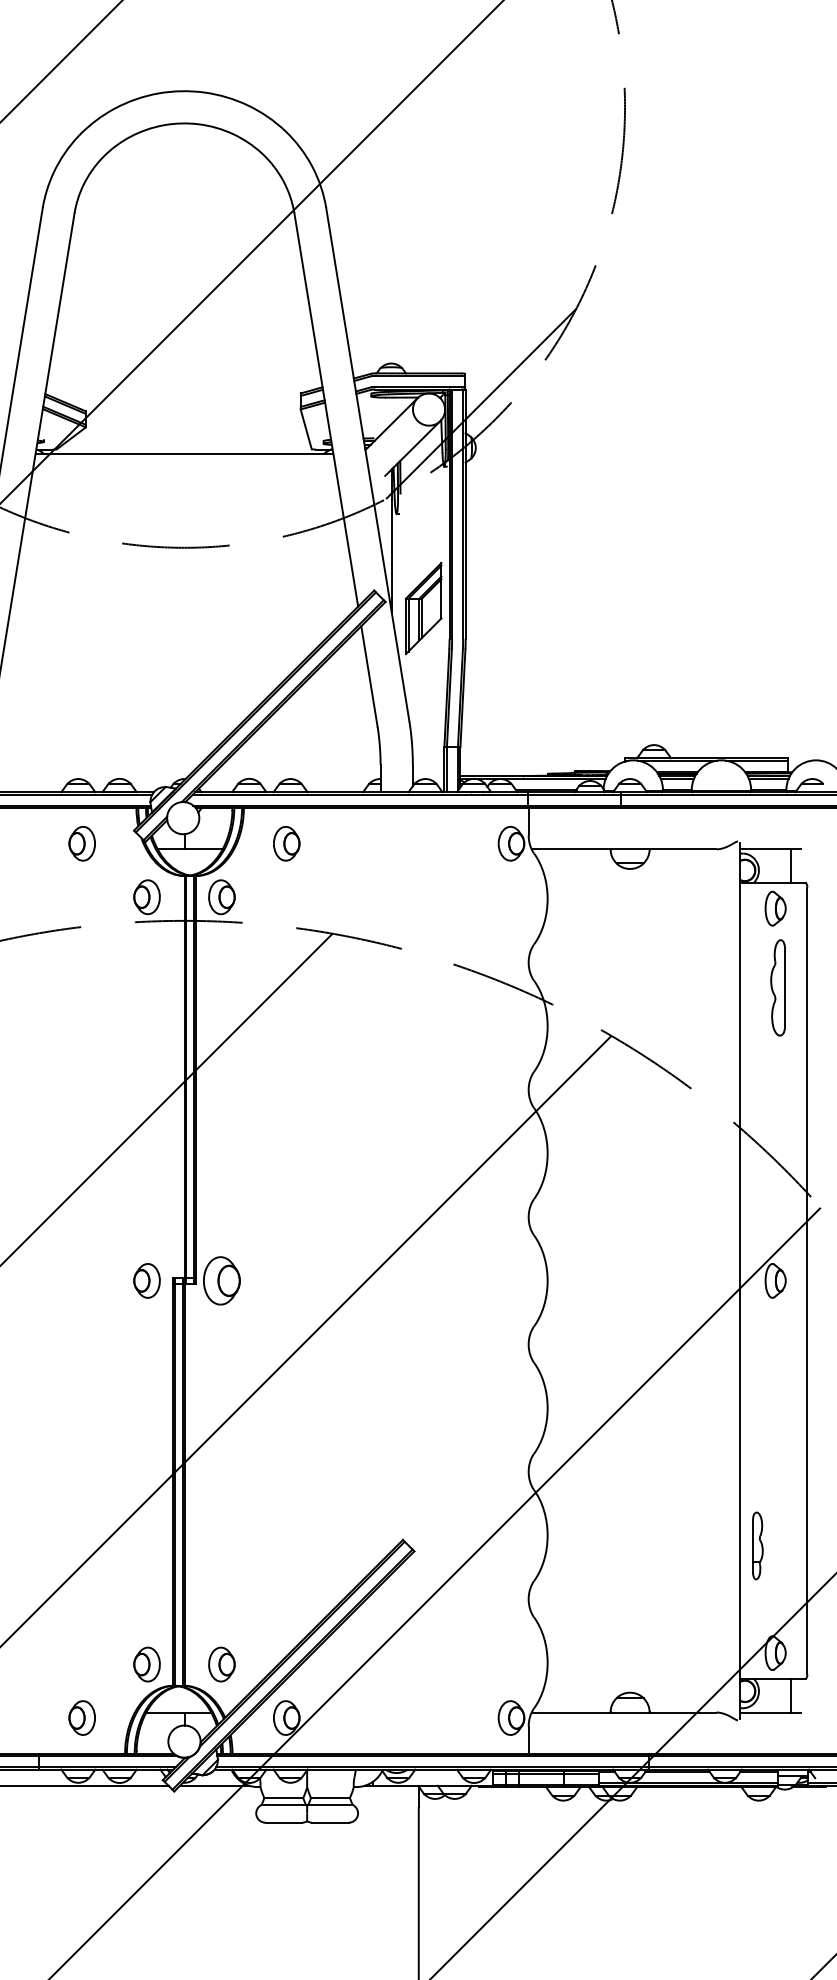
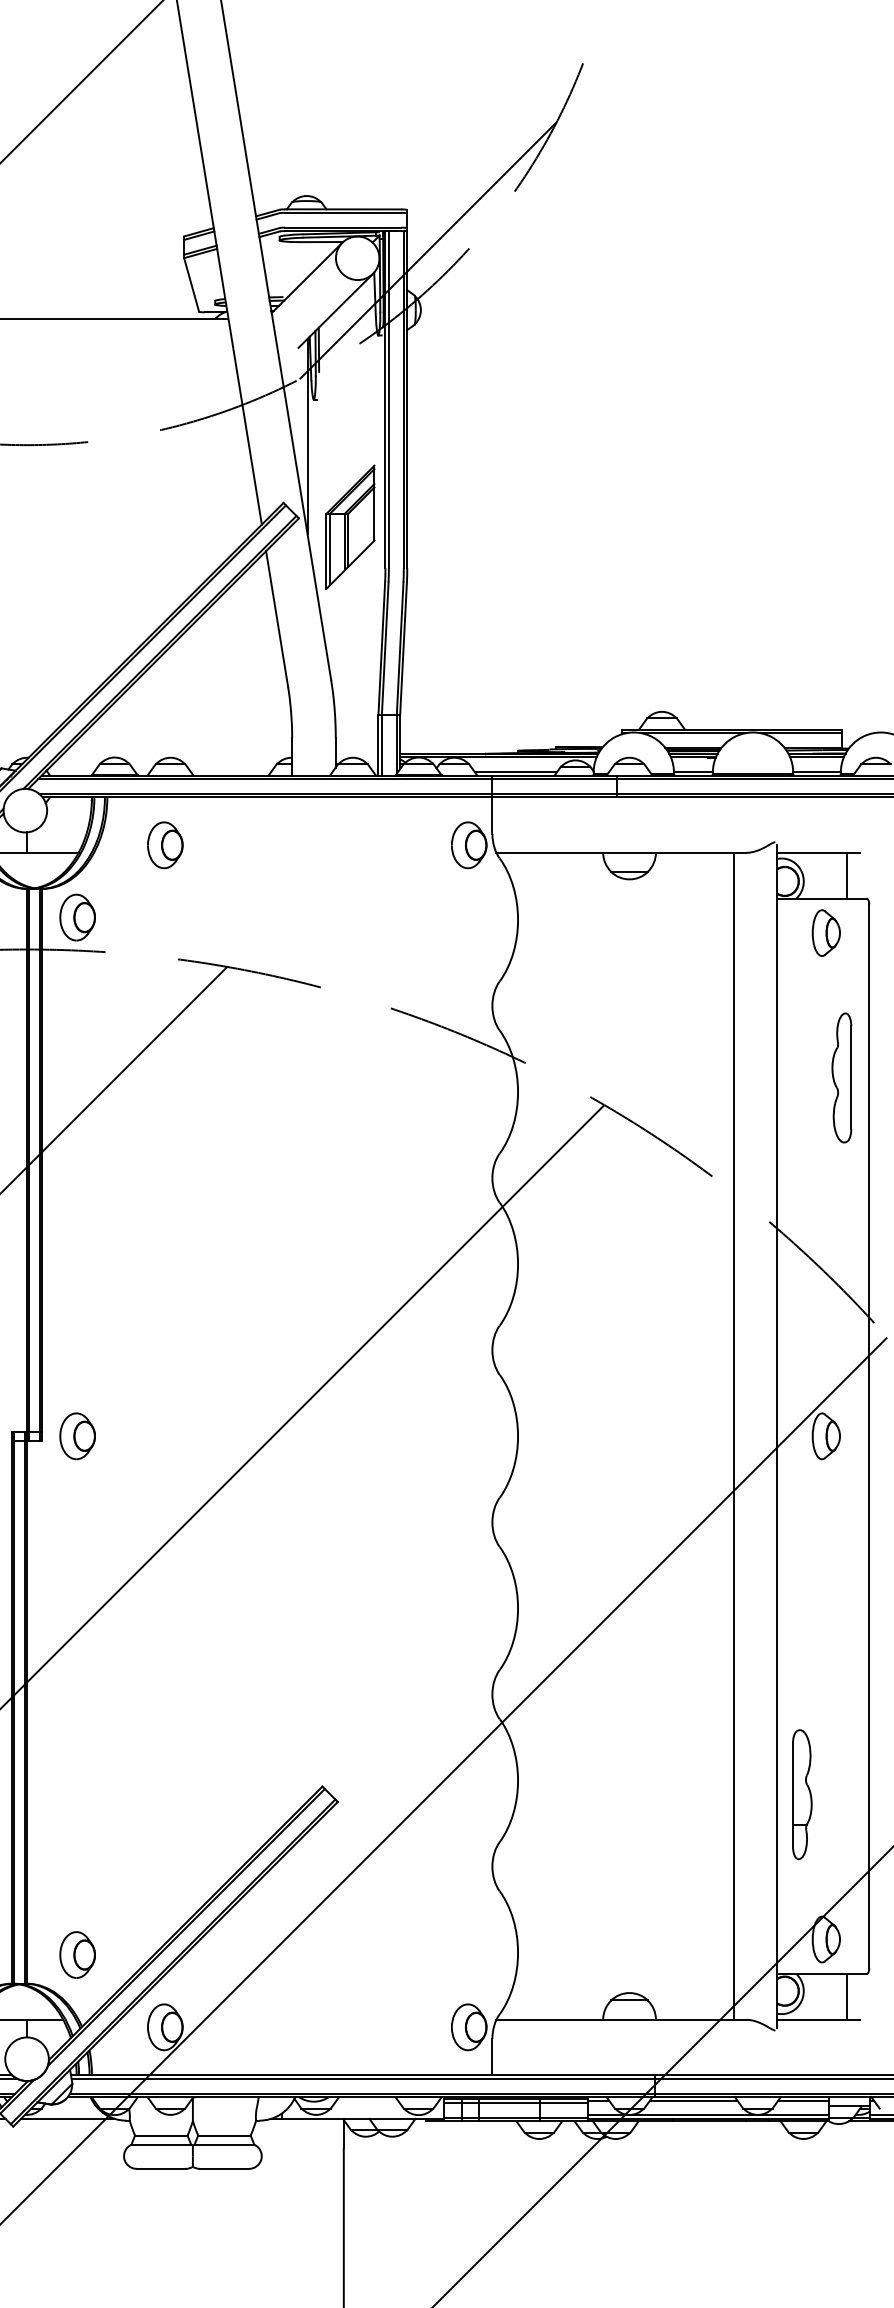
part: (777, 987) -> (840, 1077), moved
part: (221, 1280) -> (77, 1435), size x0.71
line: (707, 1280) -> (734, 1435), added
part: (757, 1545) -> (801, 1794), size x1.43

